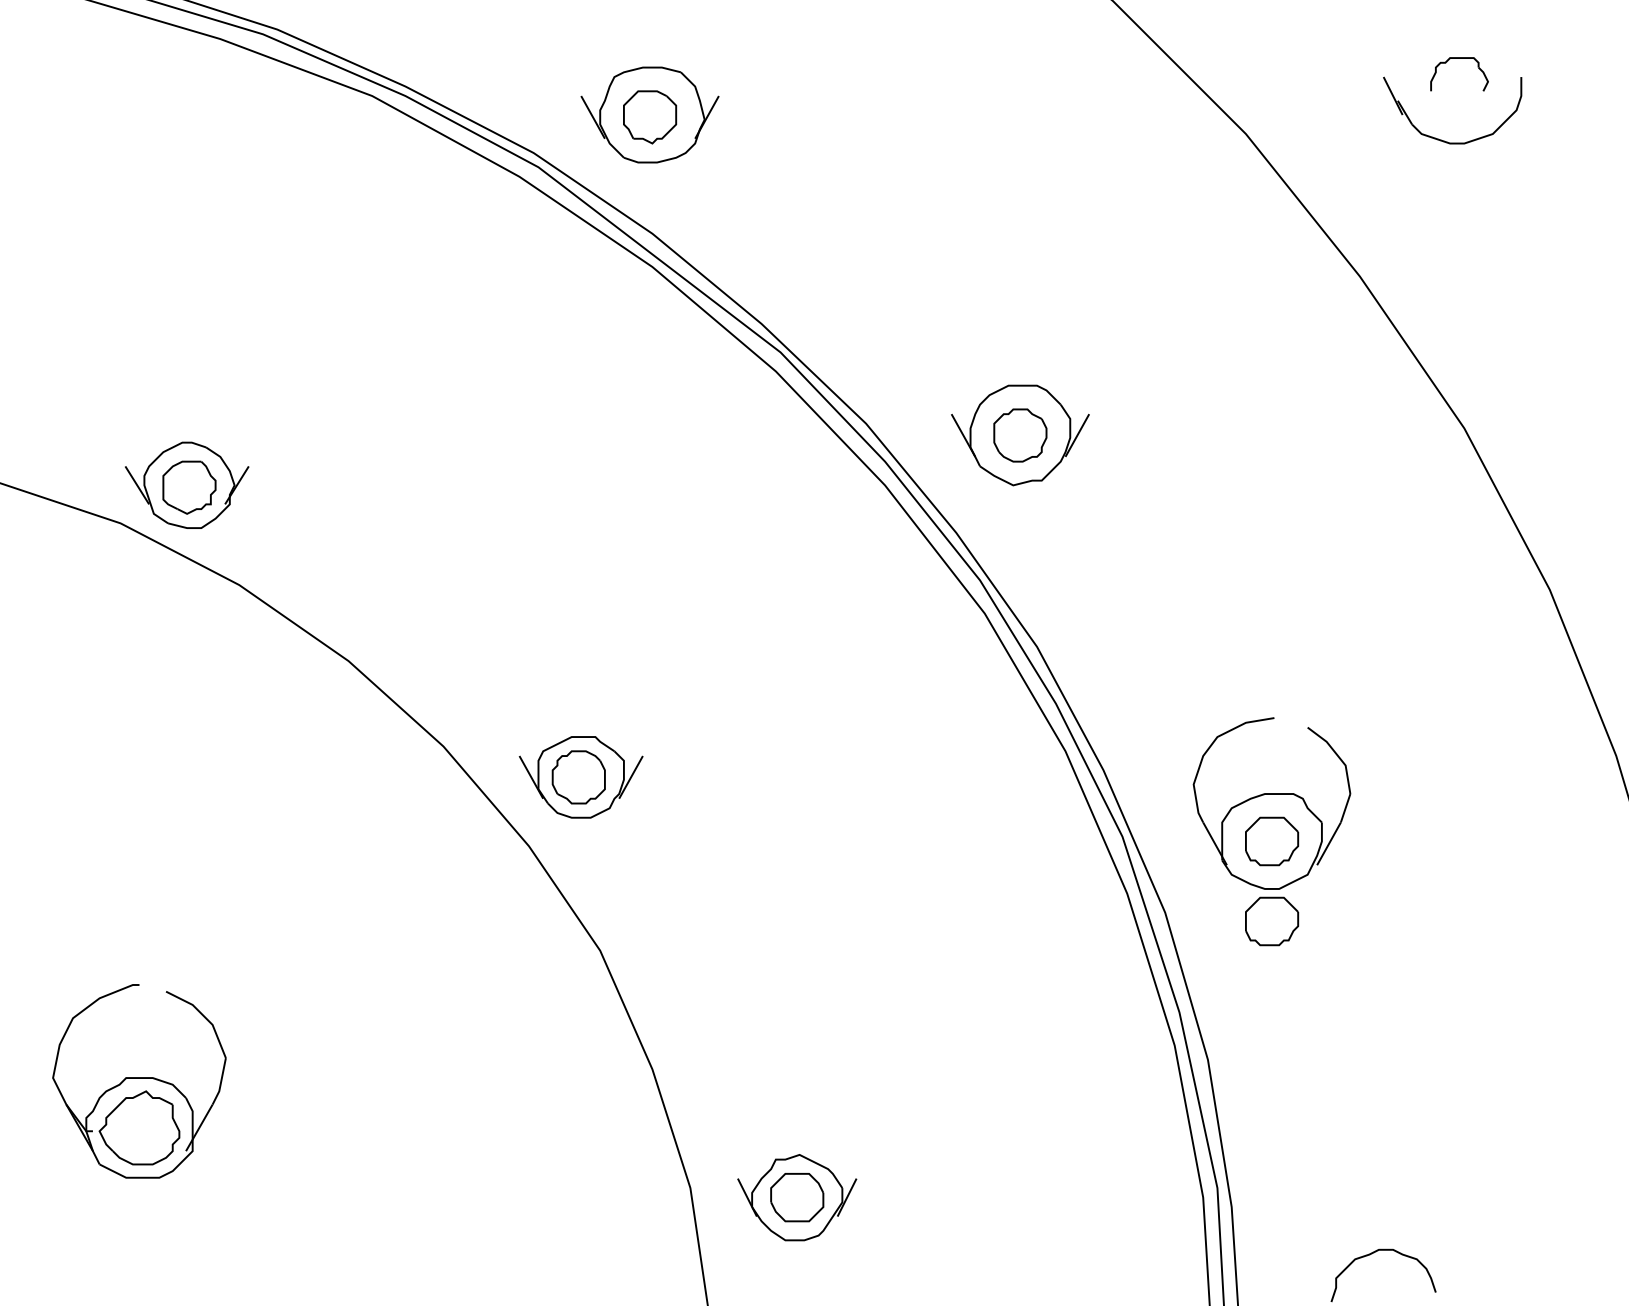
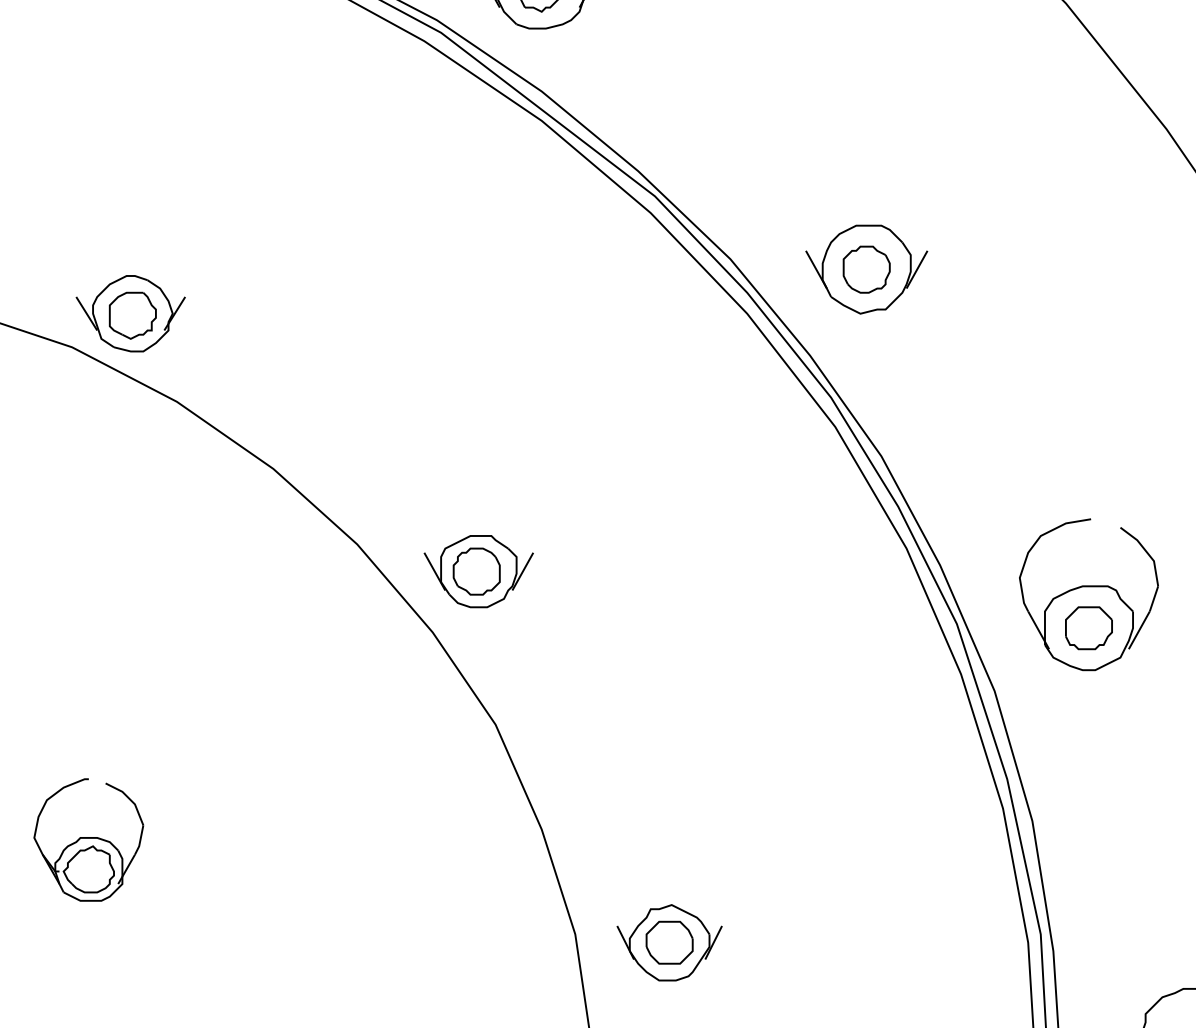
part: (1272, 921) -> (1089, 698), removed
part: (139, 1080) -> (88, 839), size x0.71

